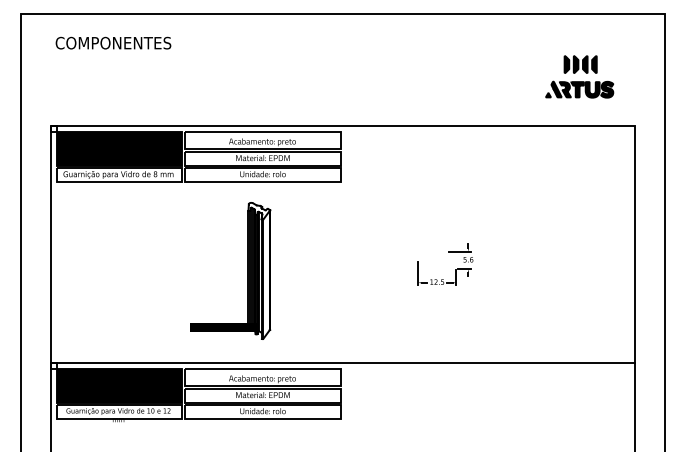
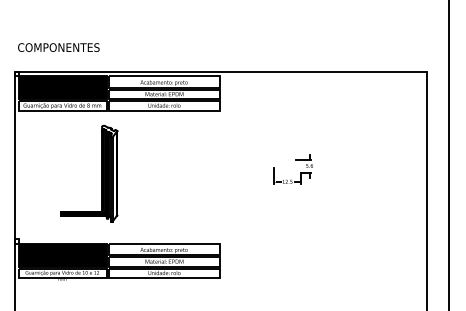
text: (113, 42) -> (58, 47), moved
part: (579, 76) -> (388, 36), removed
part: (247, 270) -> (101, 173), moved
line: (342, 363) -> (220, 239), removed

